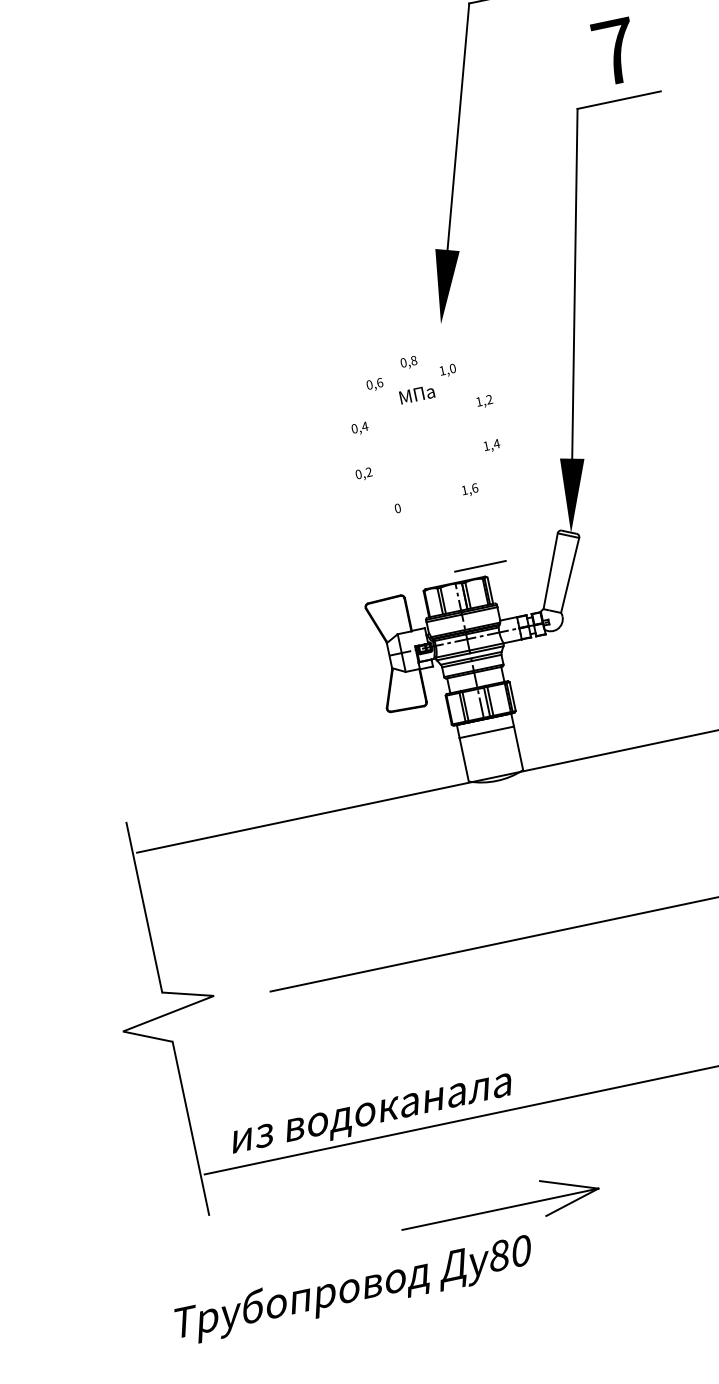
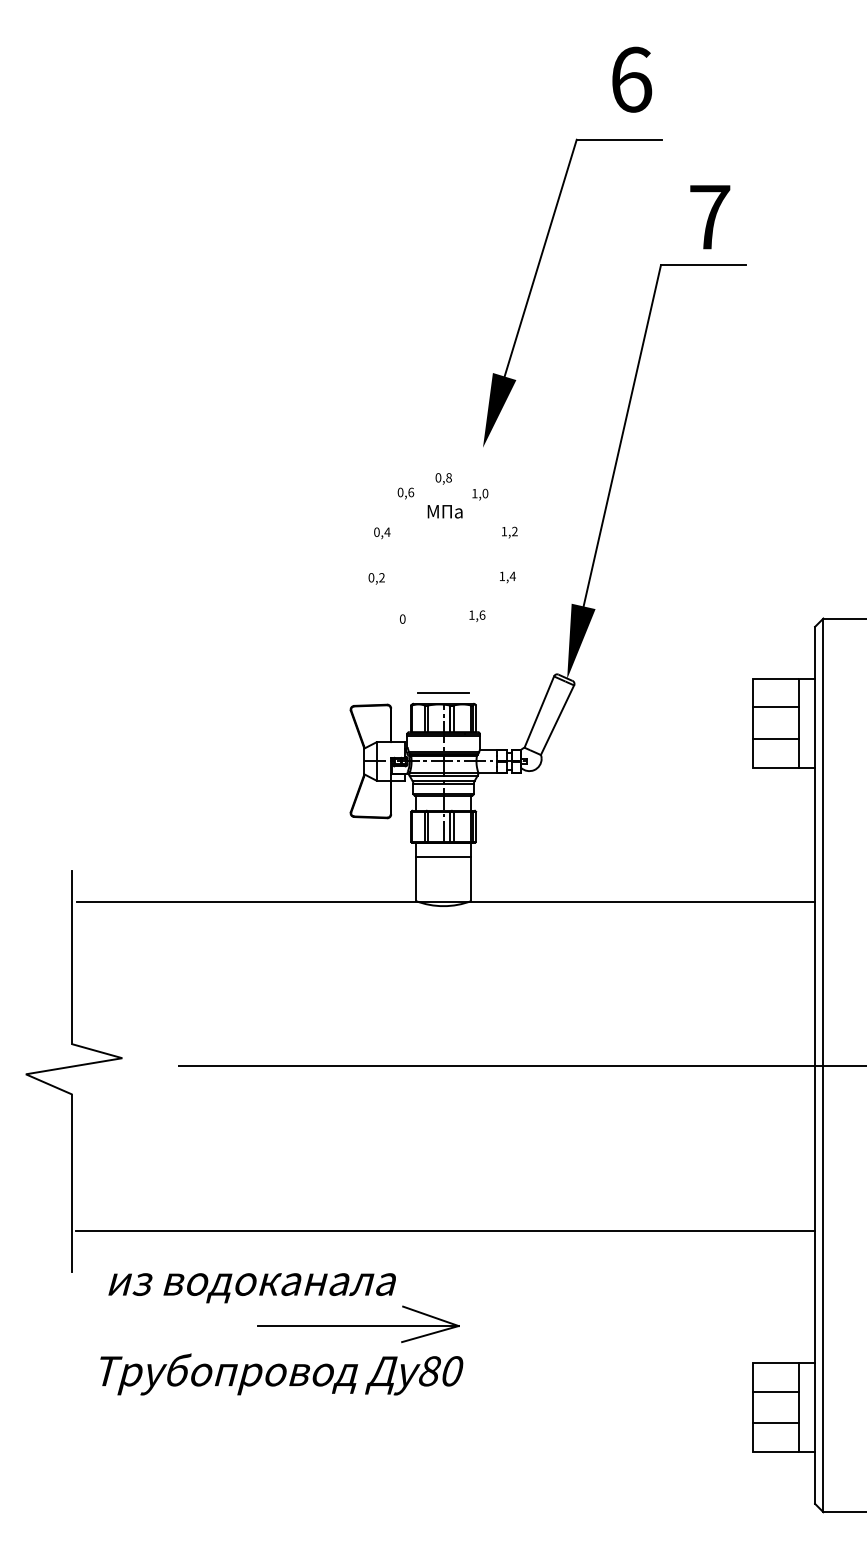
line: (480, 566) -> (443, 692), moved
text: (371, 1117) -> (251, 1288), moved
text: (354, 1289) -> (281, 1374), moved

